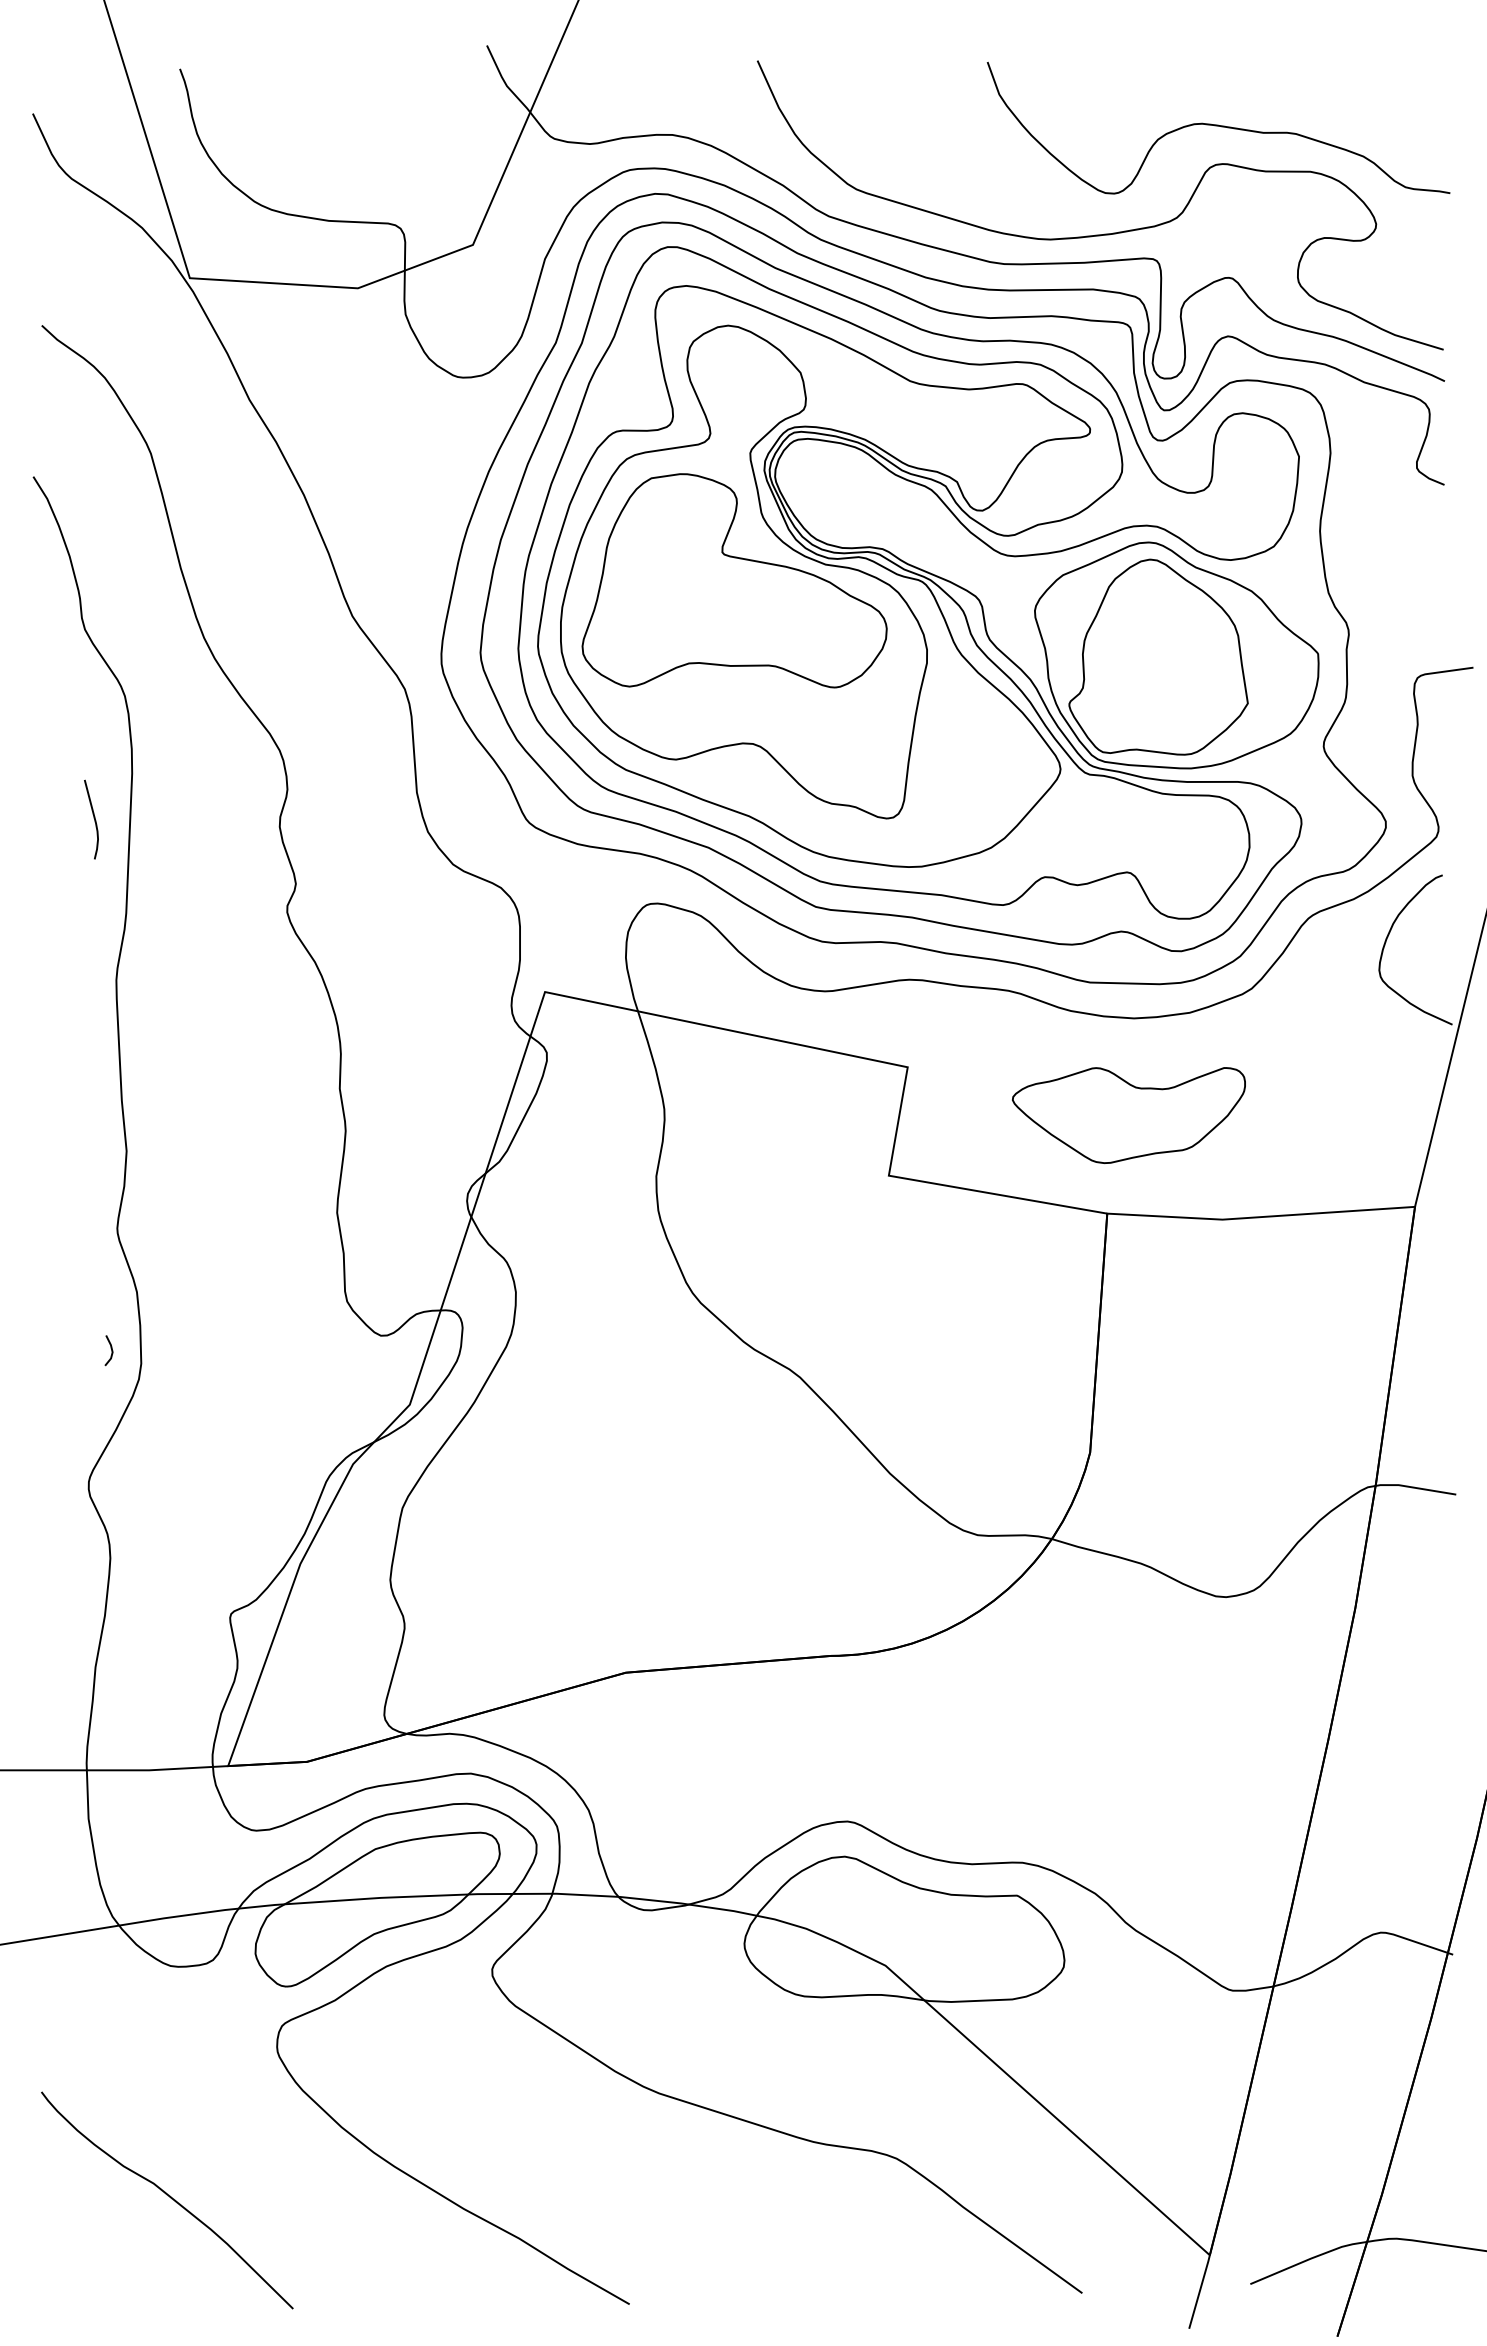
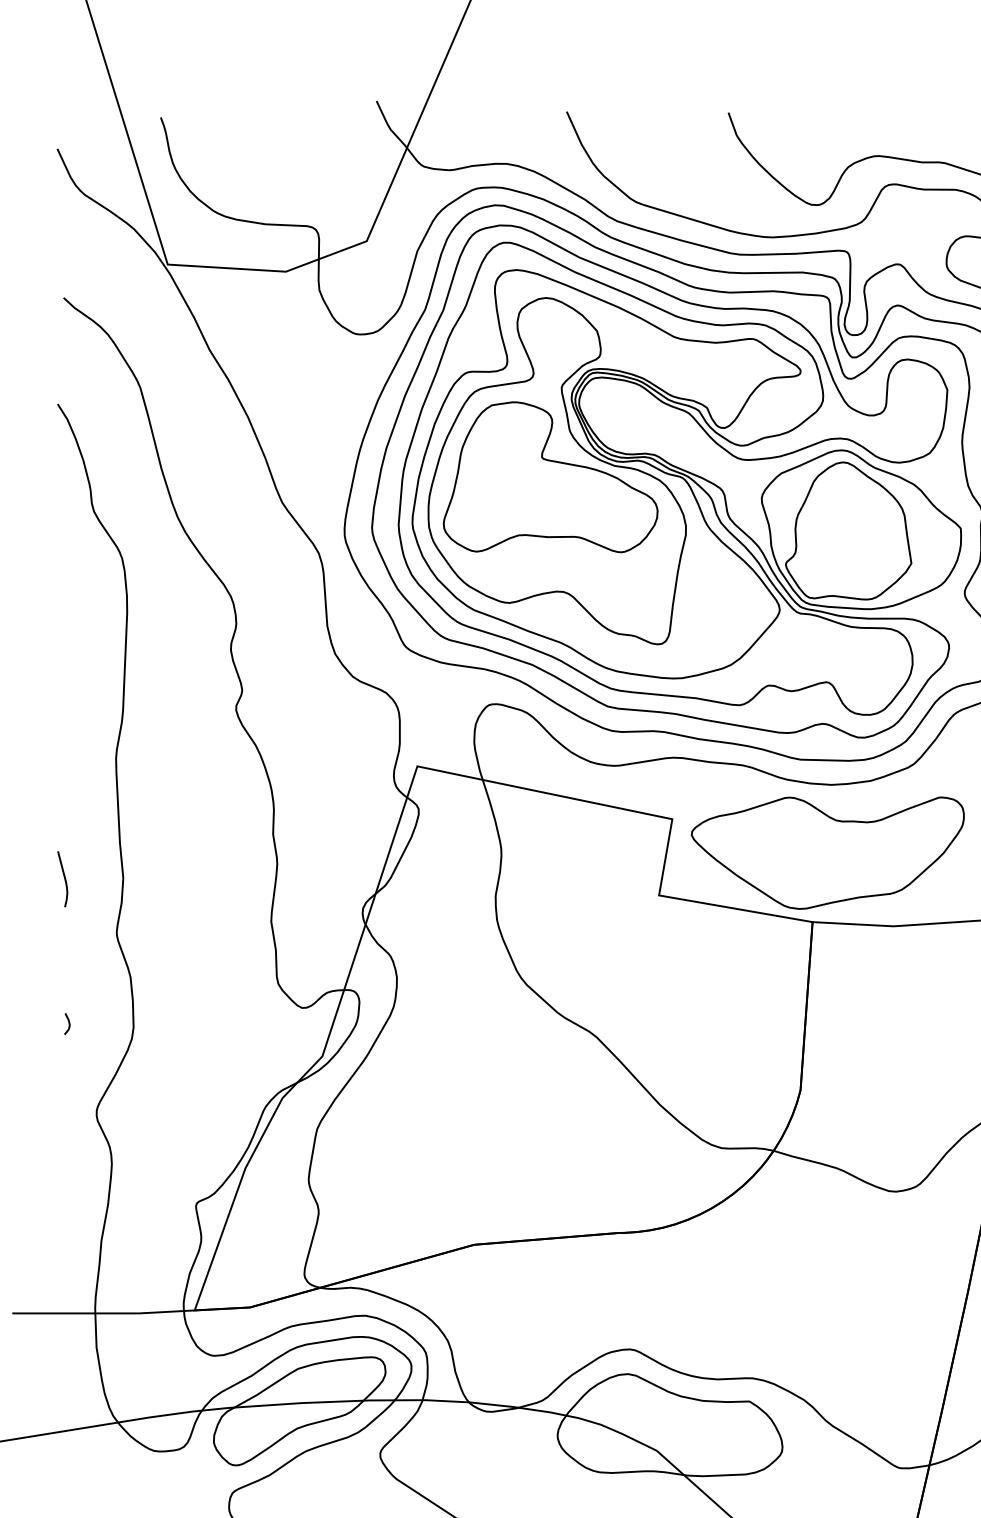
curve: (93, 818) -> (64, 878), moved
part: (1128, 1115) -> (827, 853), size x1.67
line: (110, 1348) -> (68, 1022), moved

